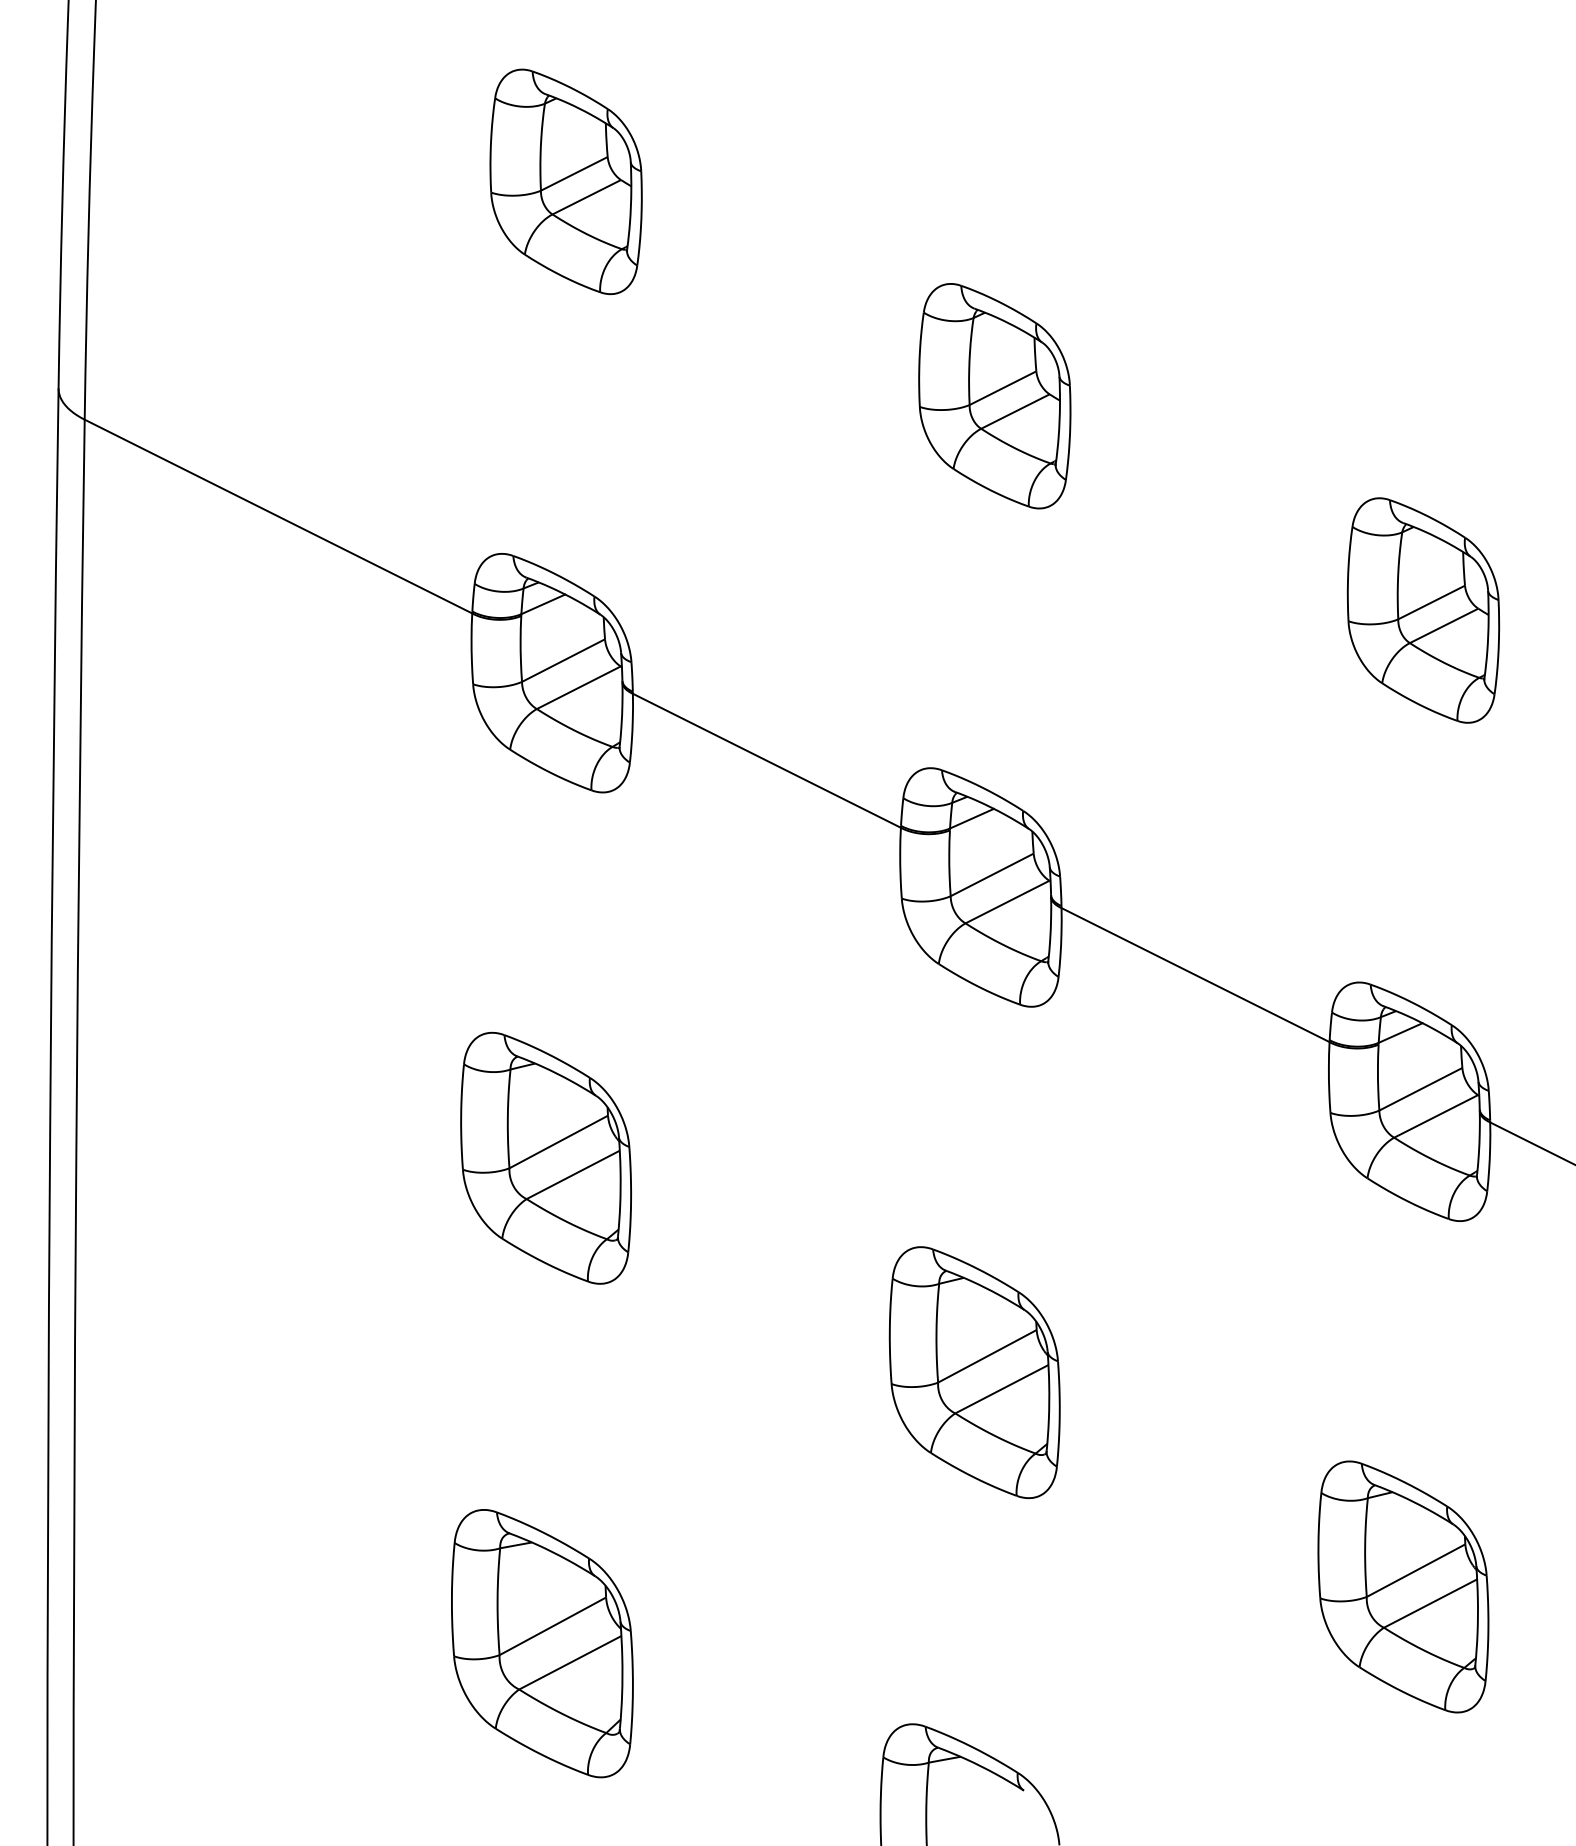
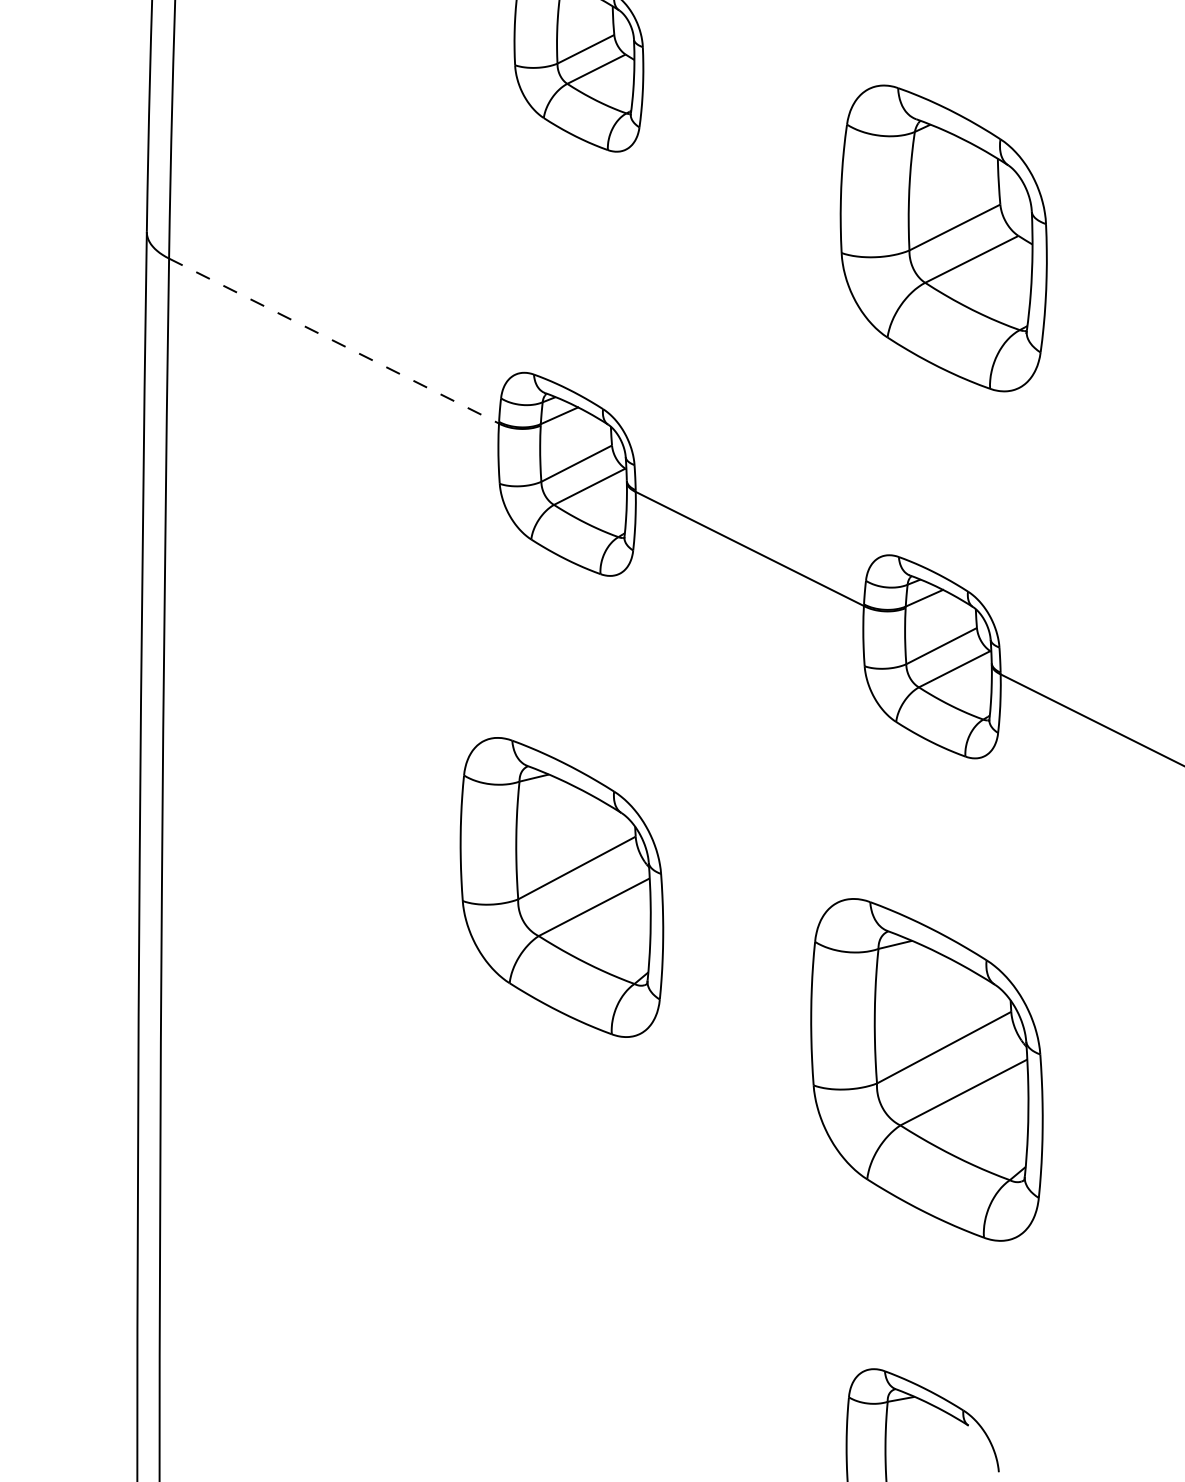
part: (994, 396) -> (943, 238), size x1.6
line: (278, 516) -> (334, 340), solid -> dashed
part: (545, 1157) -> (561, 886), size x1.4
part: (974, 1372) -> (926, 1069), size x1.6
part: (542, 1643) -> (558, 1300), removed

